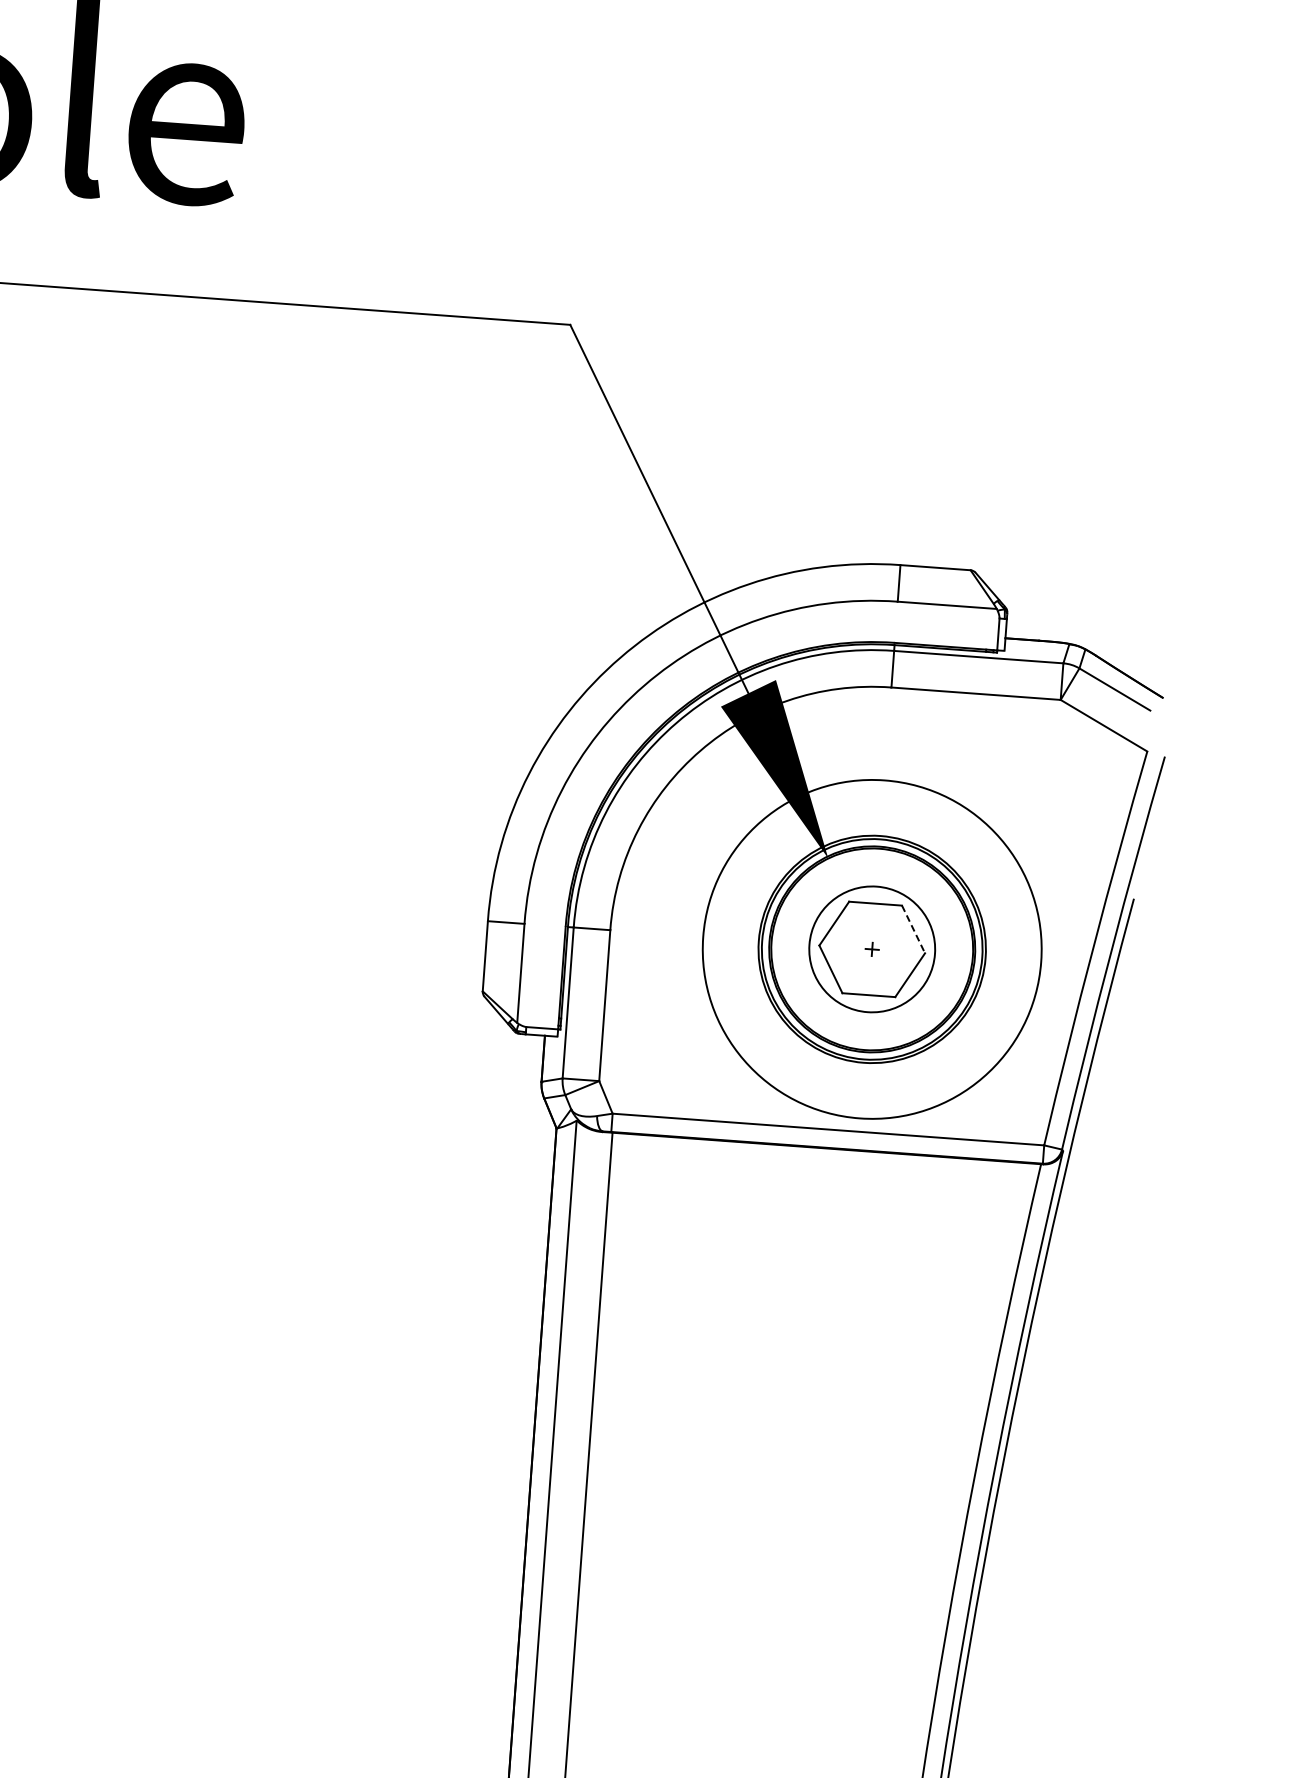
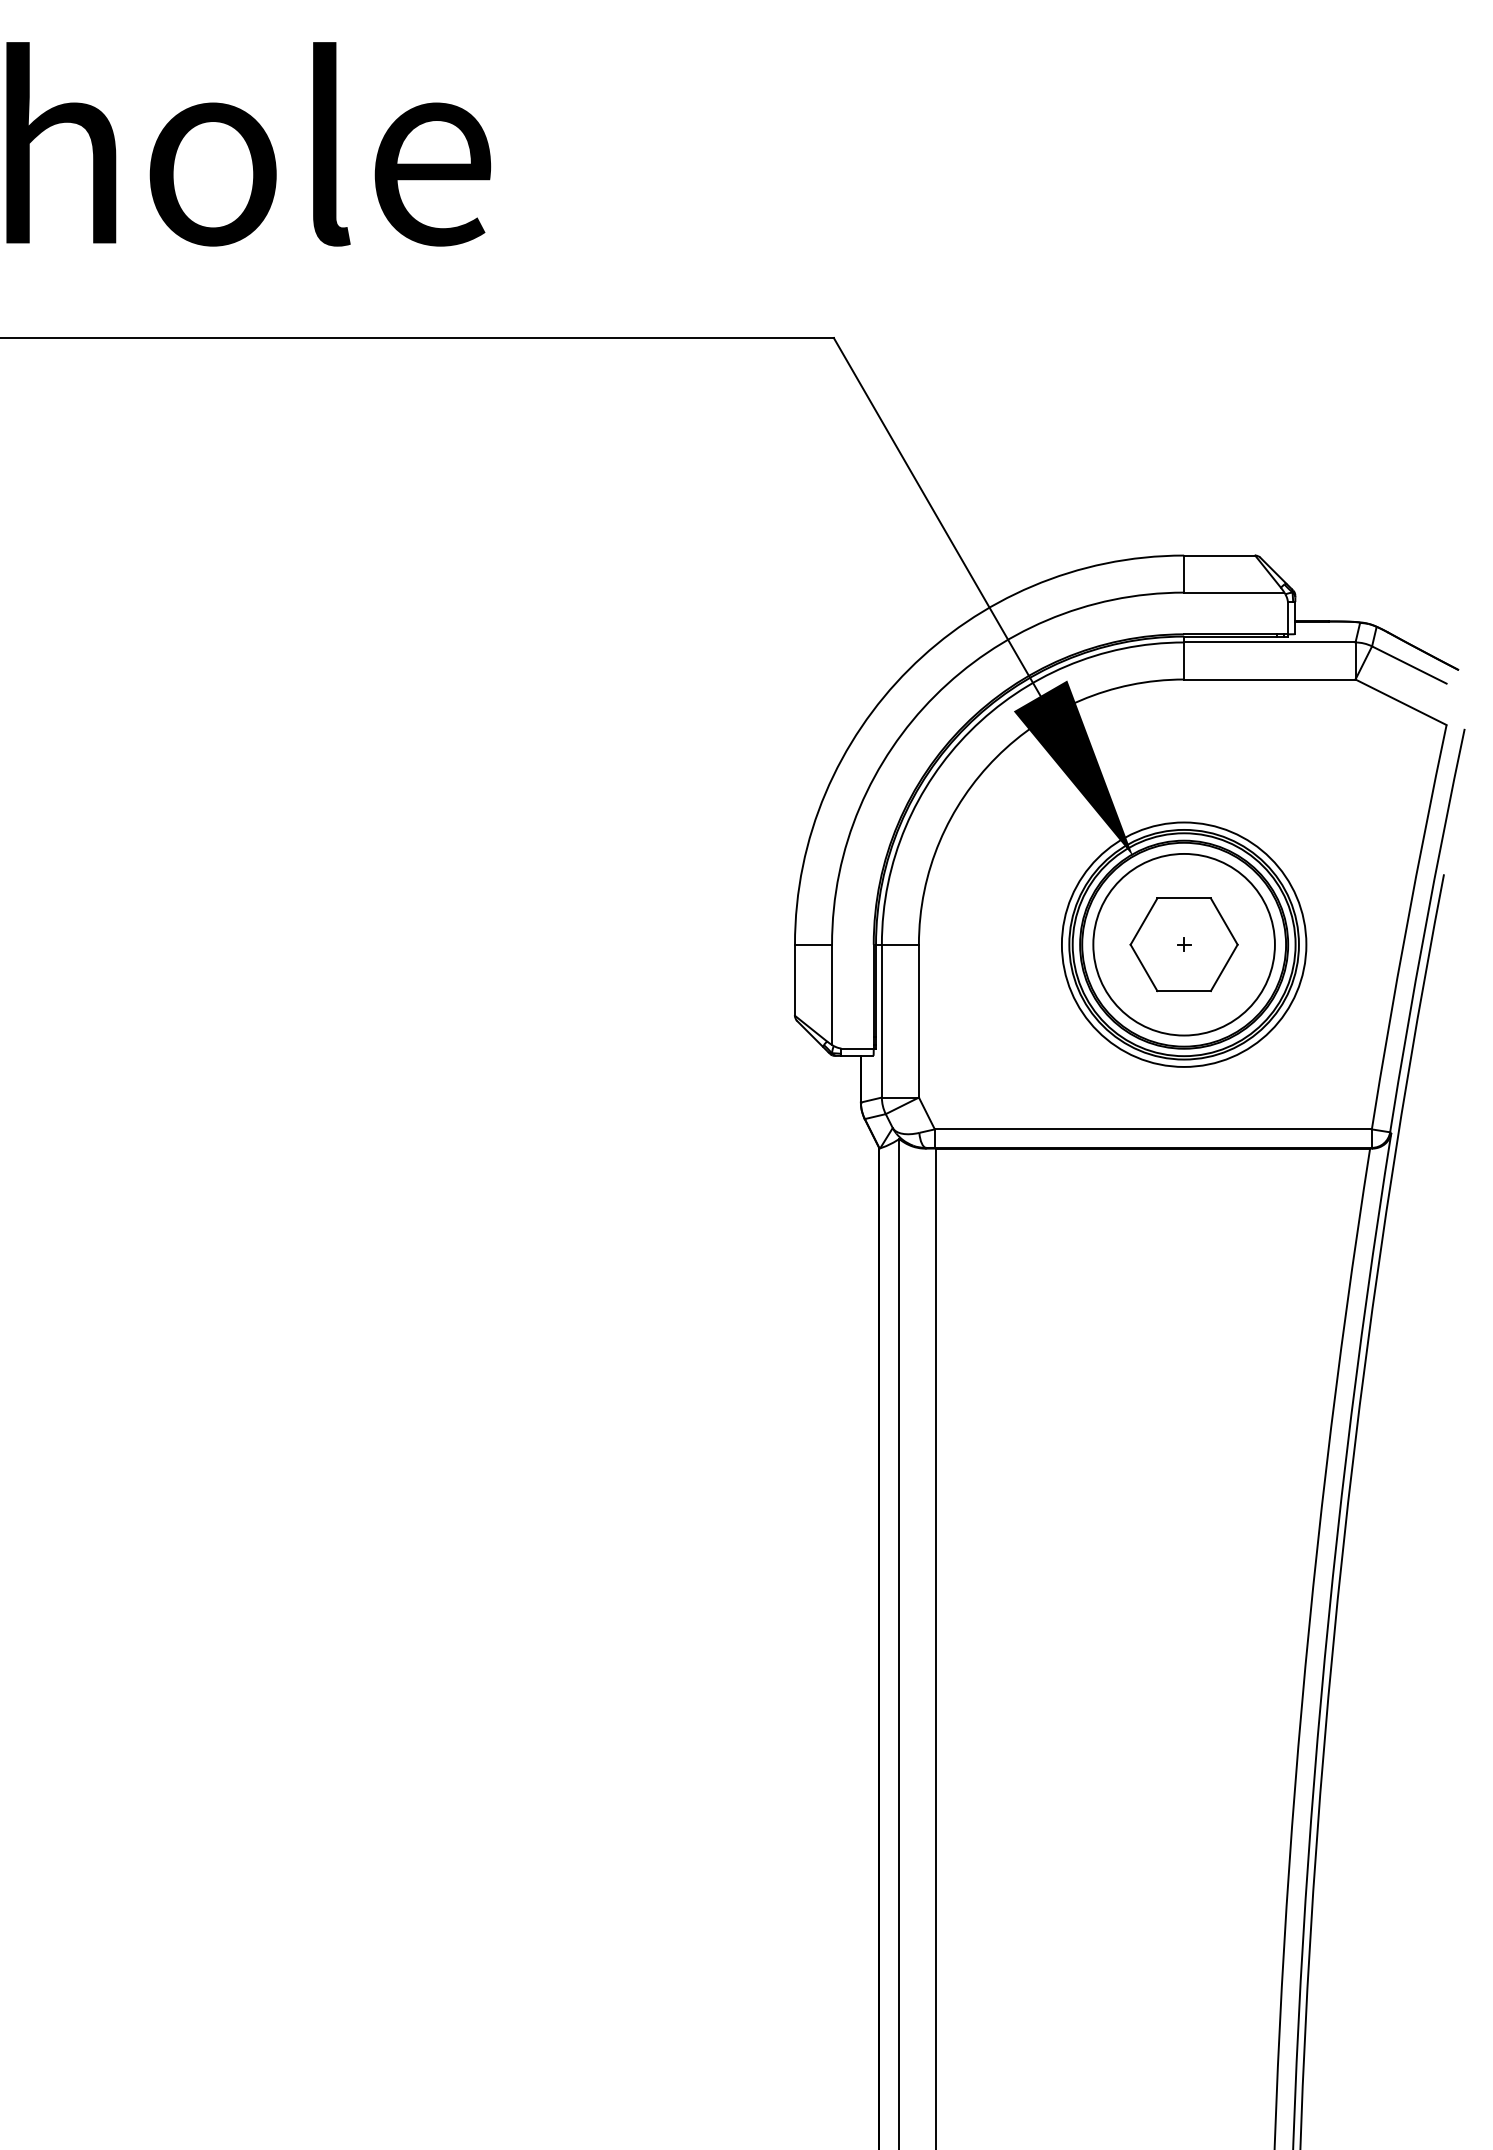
line: (913, 929) -> (1224, 921), dashed -> solid
circle: (871, 949) -> (1183, 944), size x0.71
circle: (871, 949) -> (1183, 944), size x1.43

